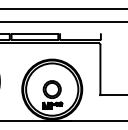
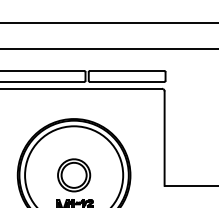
line: (80, 34) -> (127, 71), added

